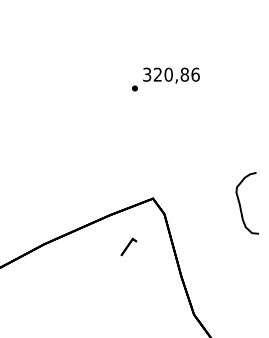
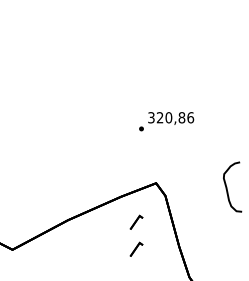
text: (165, 79) -> (166, 121), moved
part: (128, 279) -> (136, 248), added

